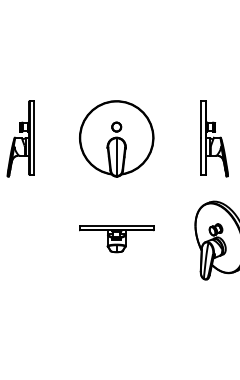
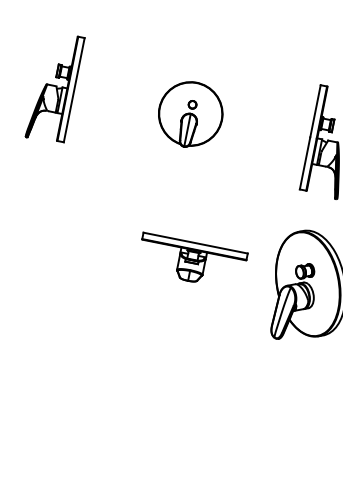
part: (116, 138) -> (190, 114), size x0.6
part: (116, 239) -> (191, 262), moved

